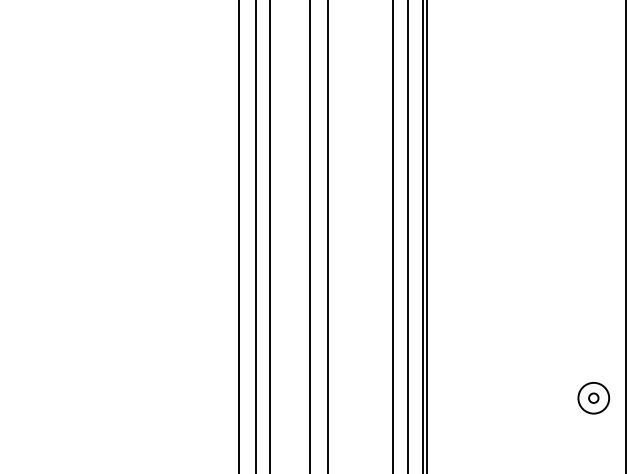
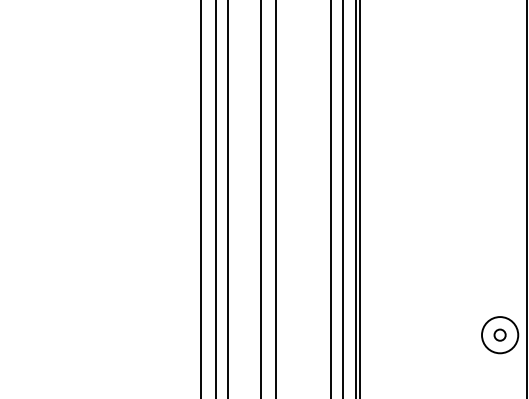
part: (593, 398) -> (499, 335), size x1.4

